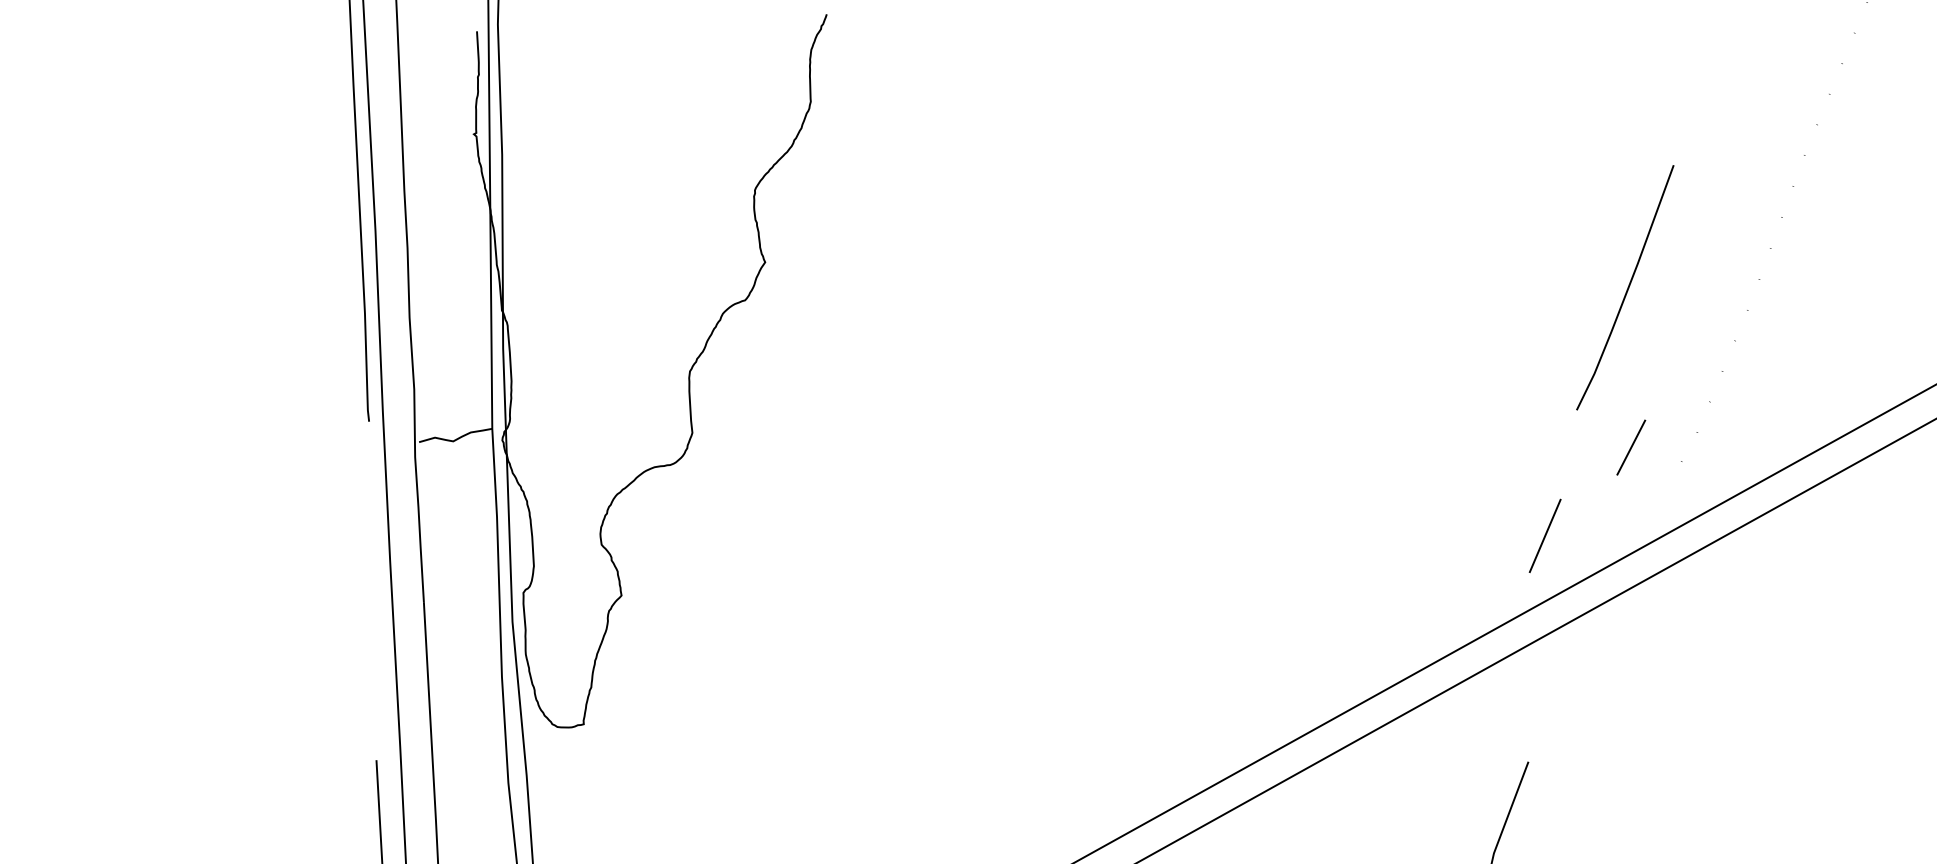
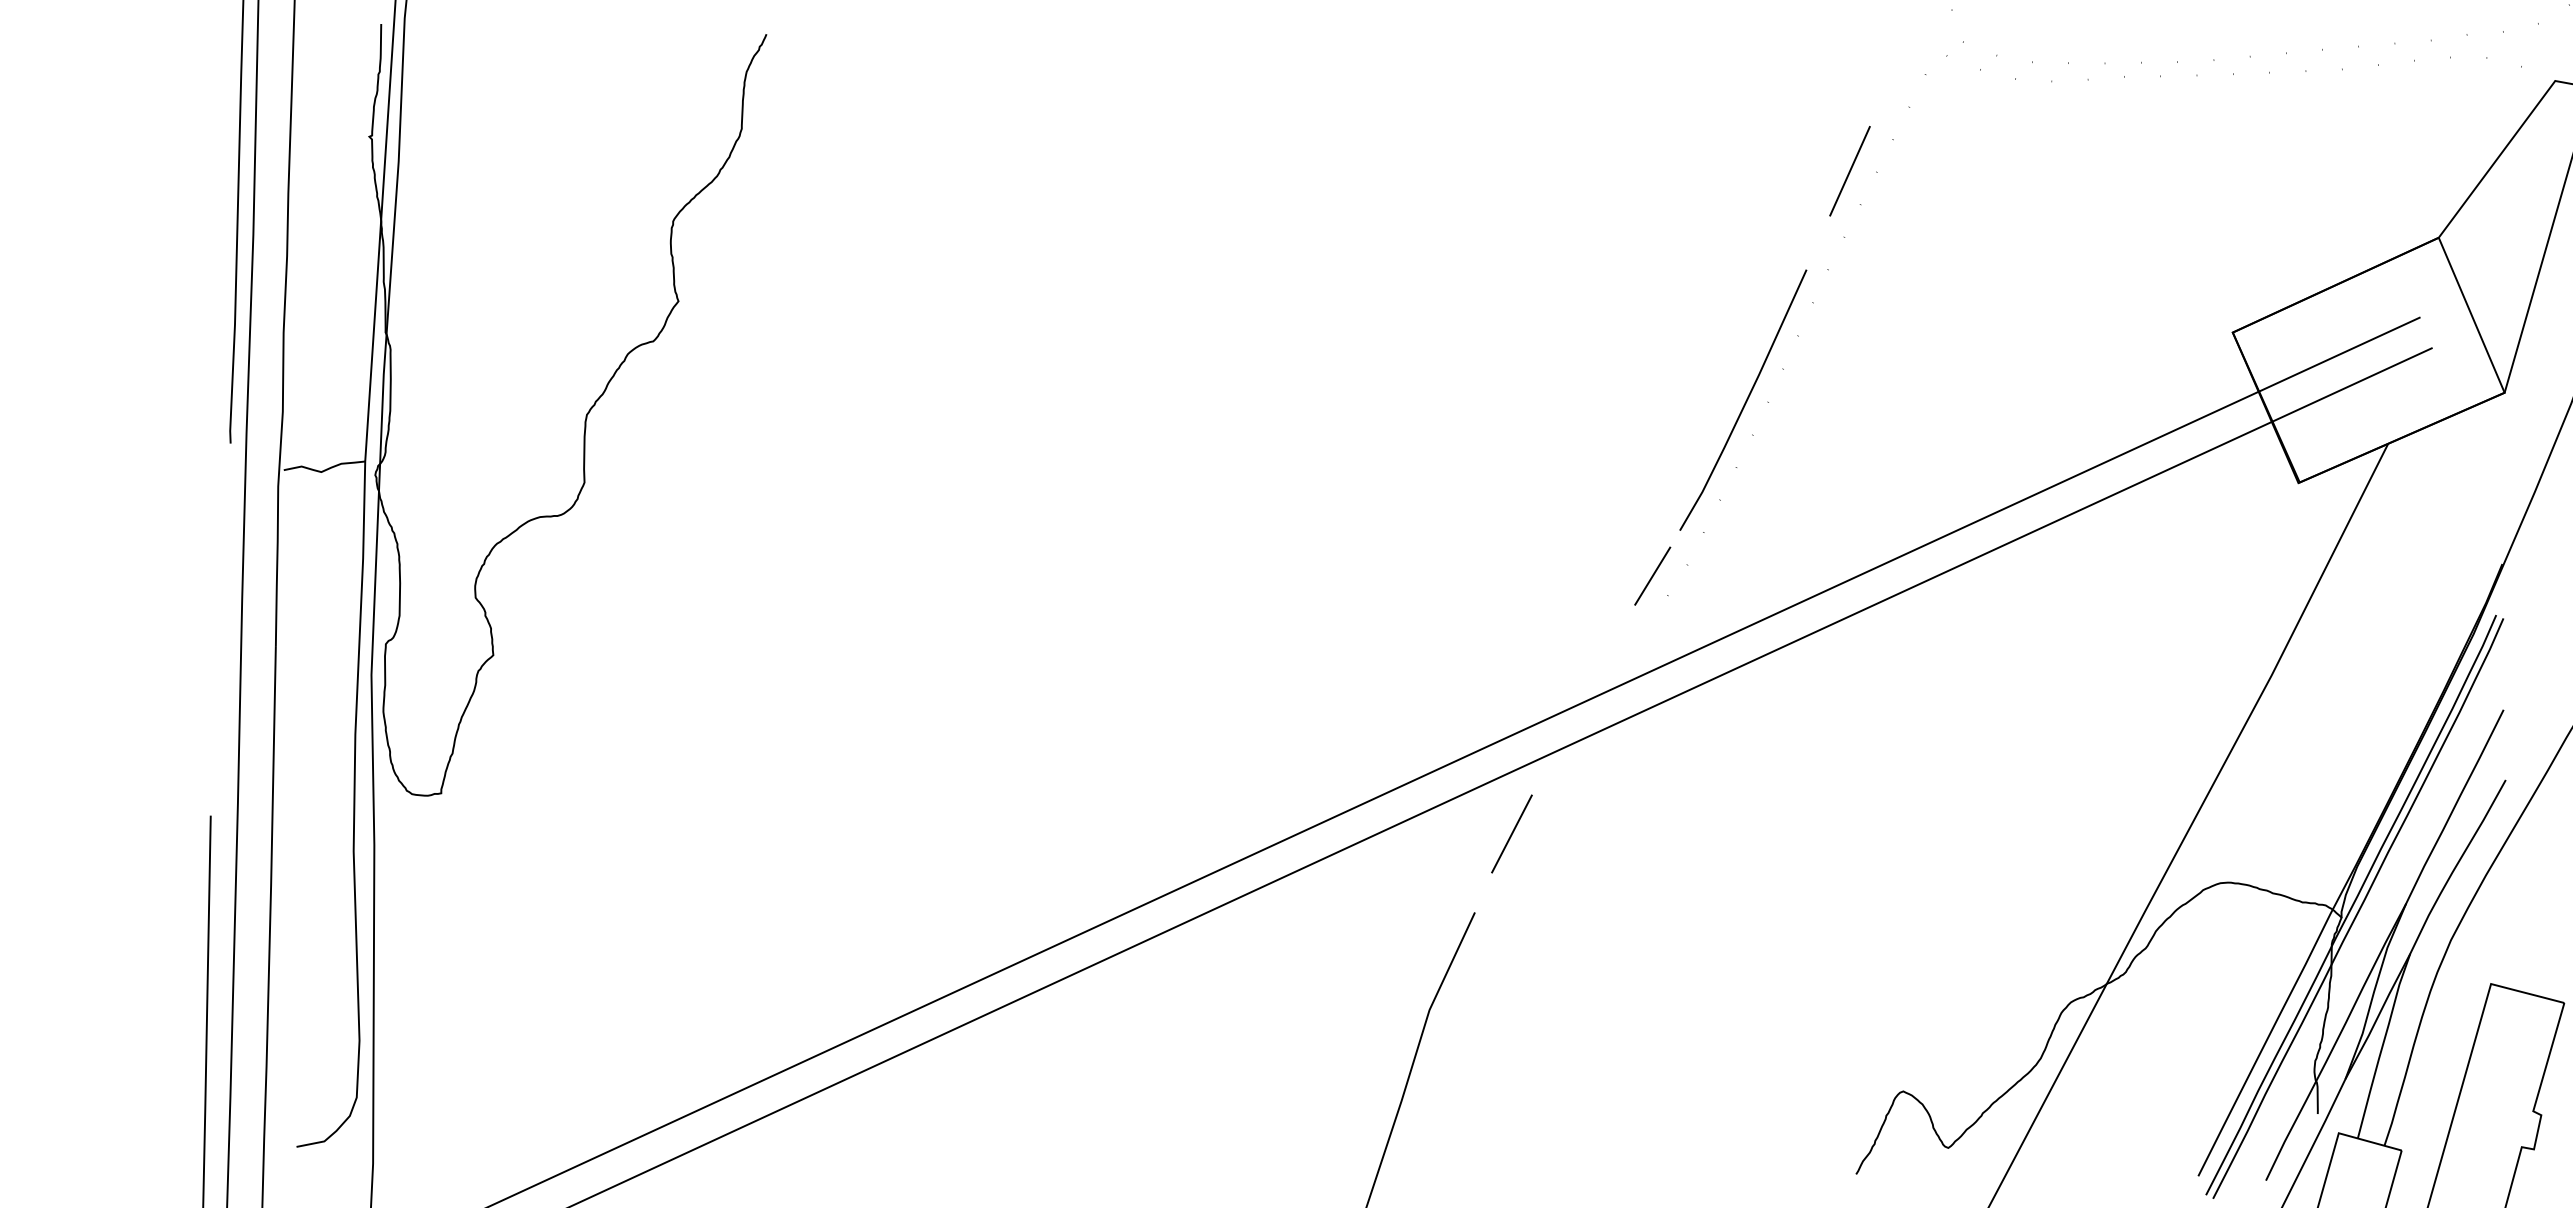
line: (1817, 64) -> (1849, 171), added
line: (1627, 287) -> (1745, 400), moved
line: (1631, 447) -> (1652, 575), moved
line: (1544, 535) -> (1511, 833), moved

